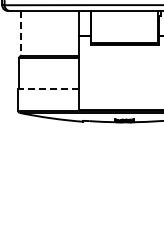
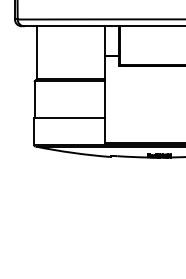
line: (20, 33) -> (36, 52), dashed -> solid
line: (48, 89) -> (69, 118), dashed -> solid

